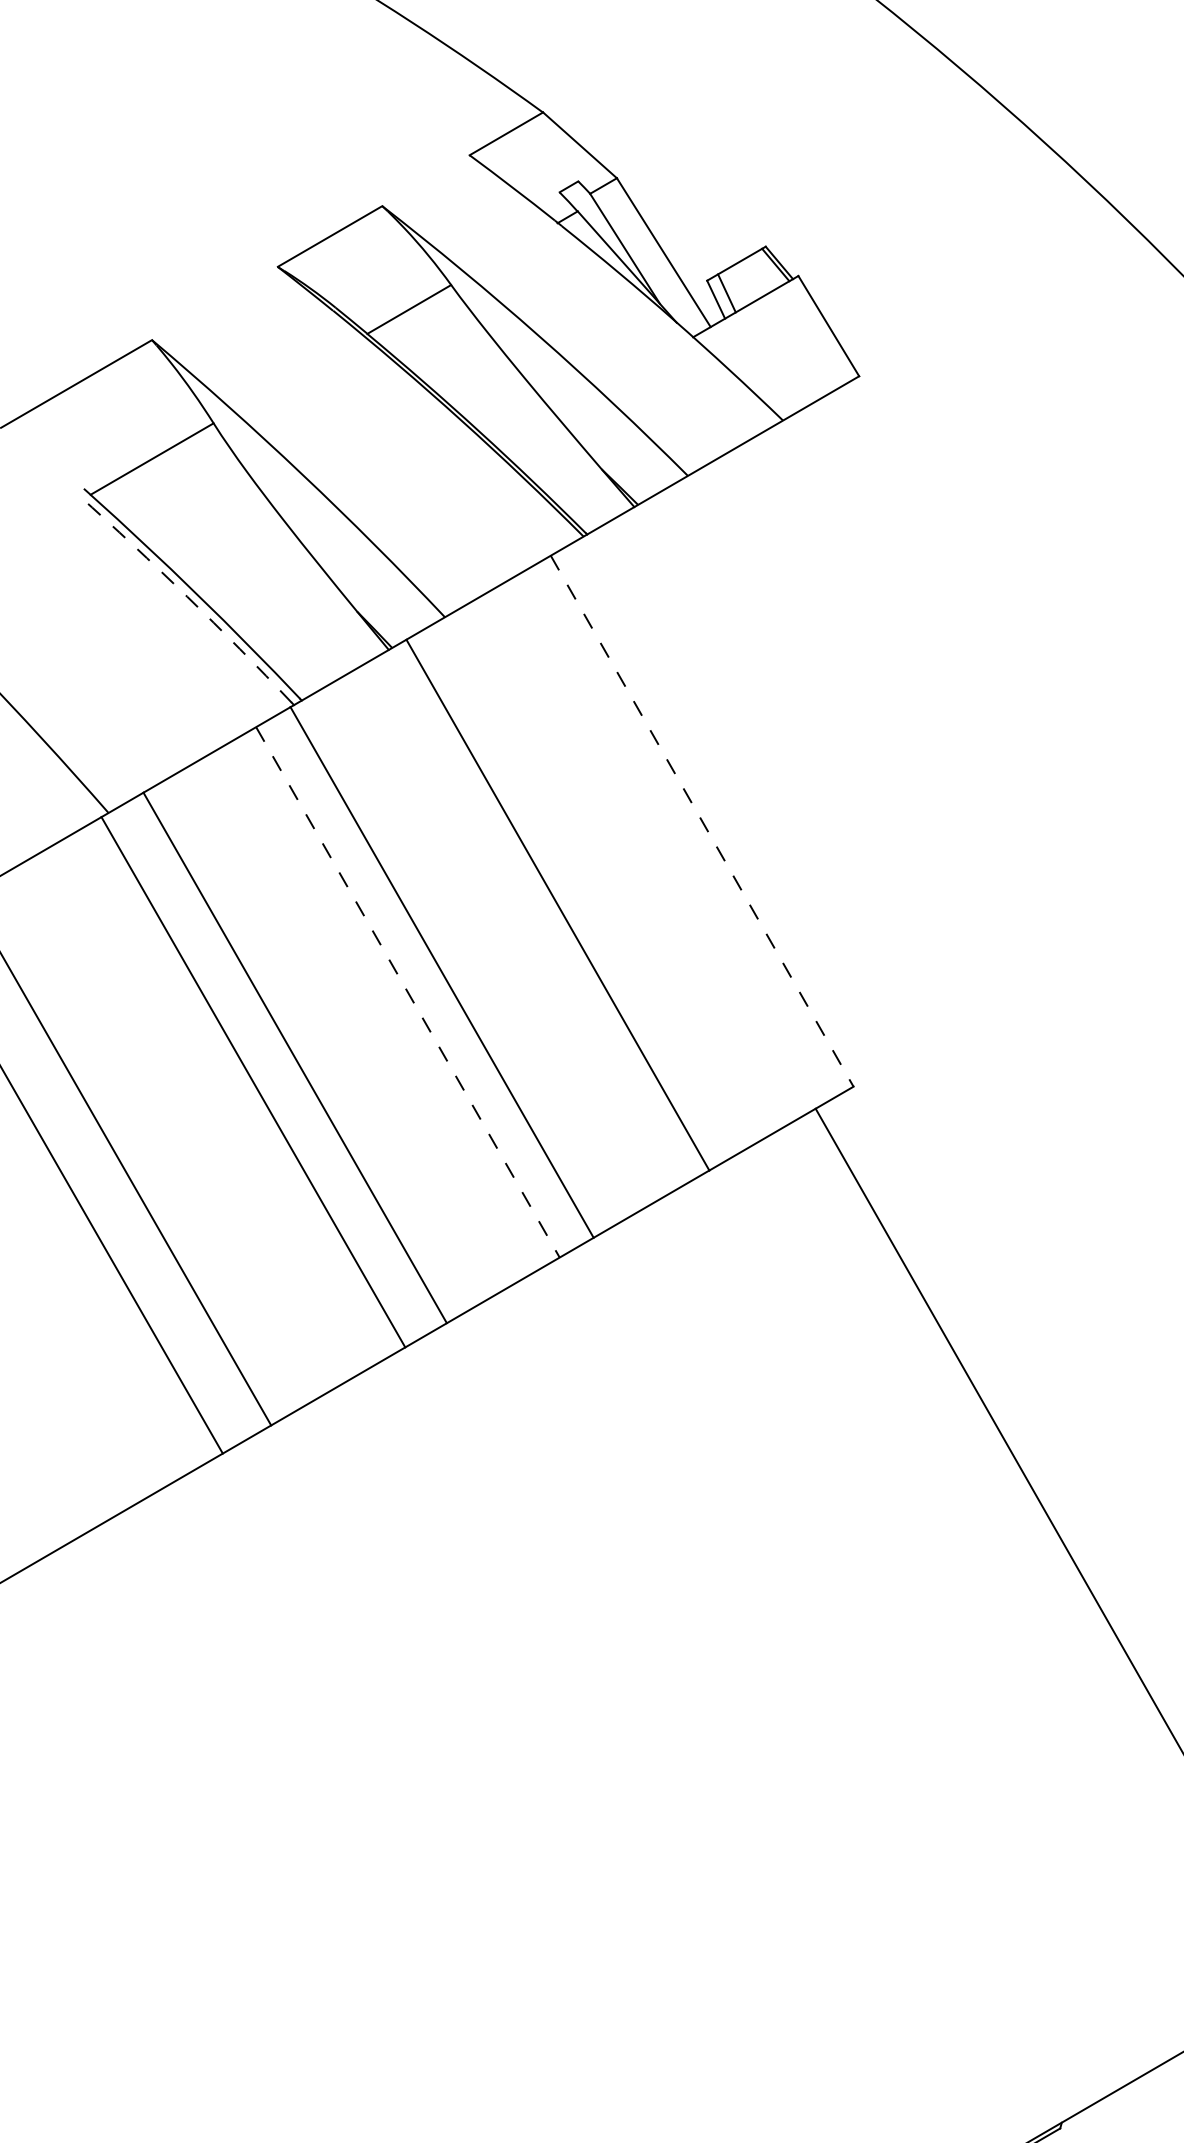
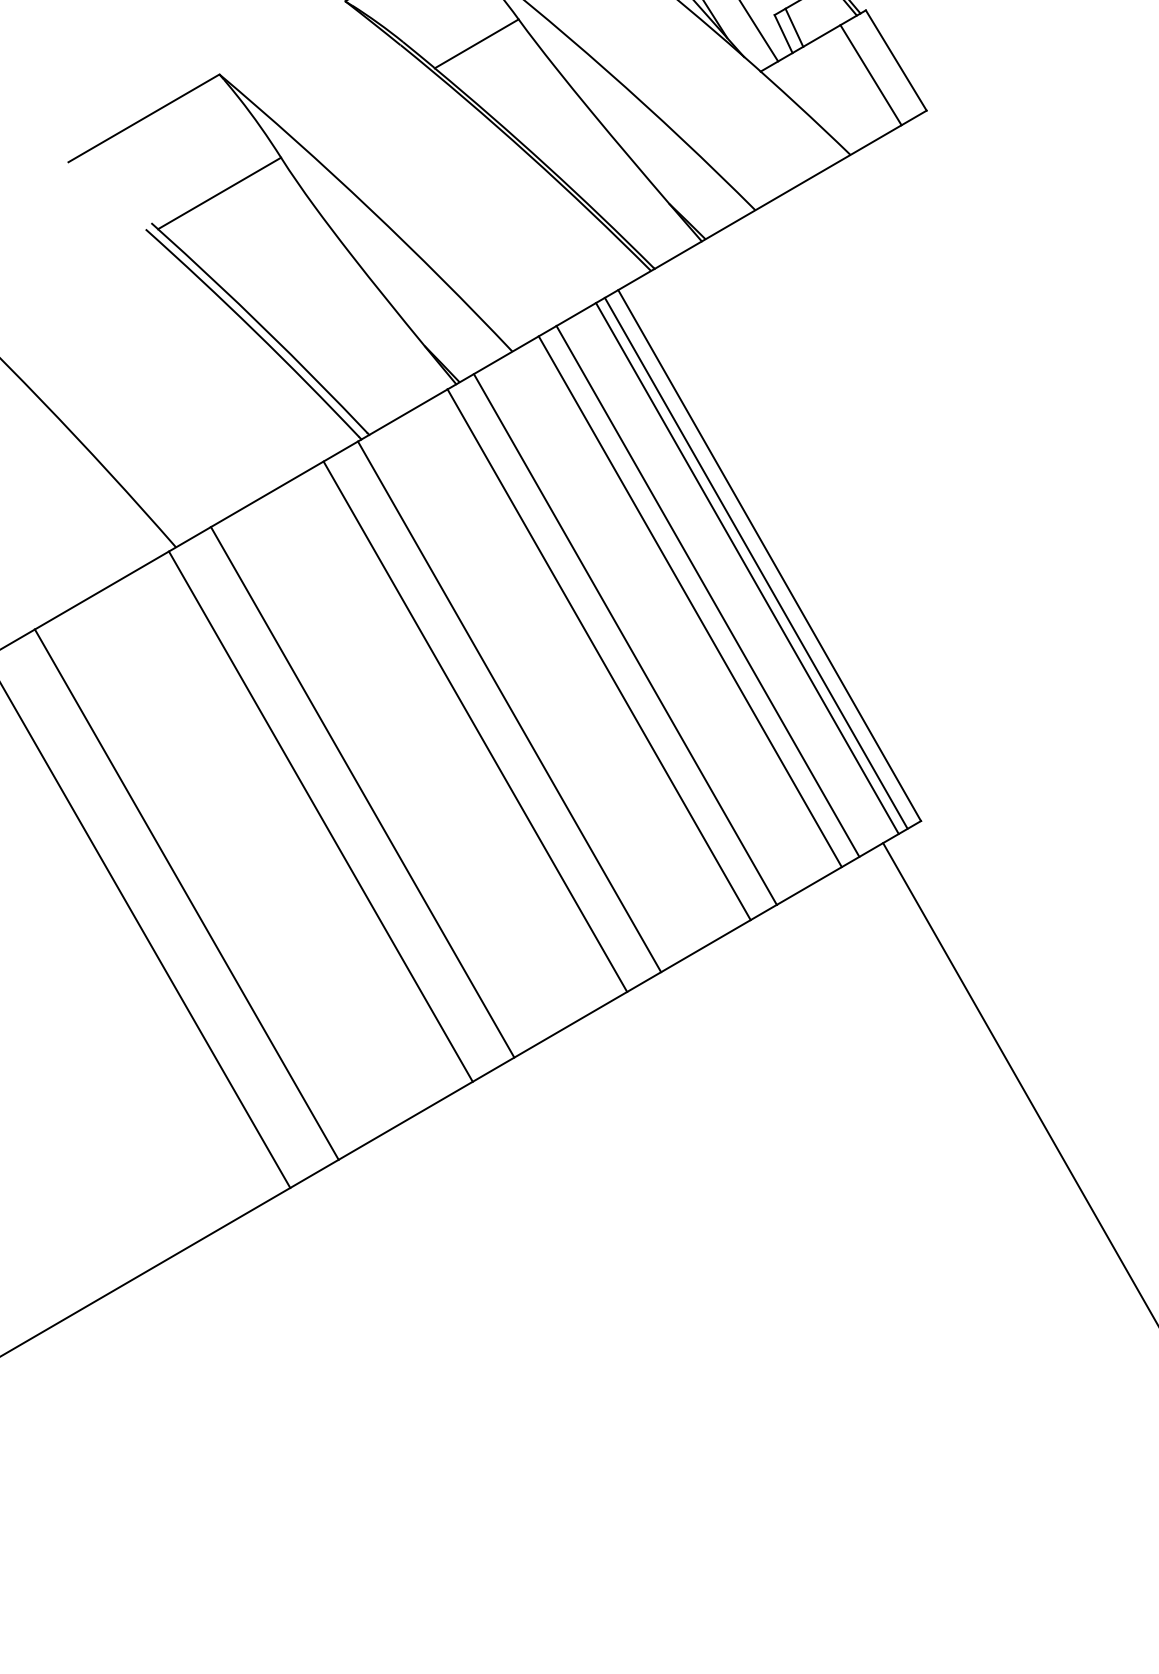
line: (803, 340) -> (870, 74), added
arc: (187, 596) -> (254, 330), dashed -> solid
line: (702, 821) -> (769, 555), dashed -> solid
line: (688, 828) -> (755, 562), added
line: (679, 833) -> (746, 567), added
line: (640, 856) -> (707, 590), added
line: (622, 866) -> (689, 600), added
line: (531, 919) -> (598, 653), added
line: (407, 992) -> (474, 726), dashed -> solid

